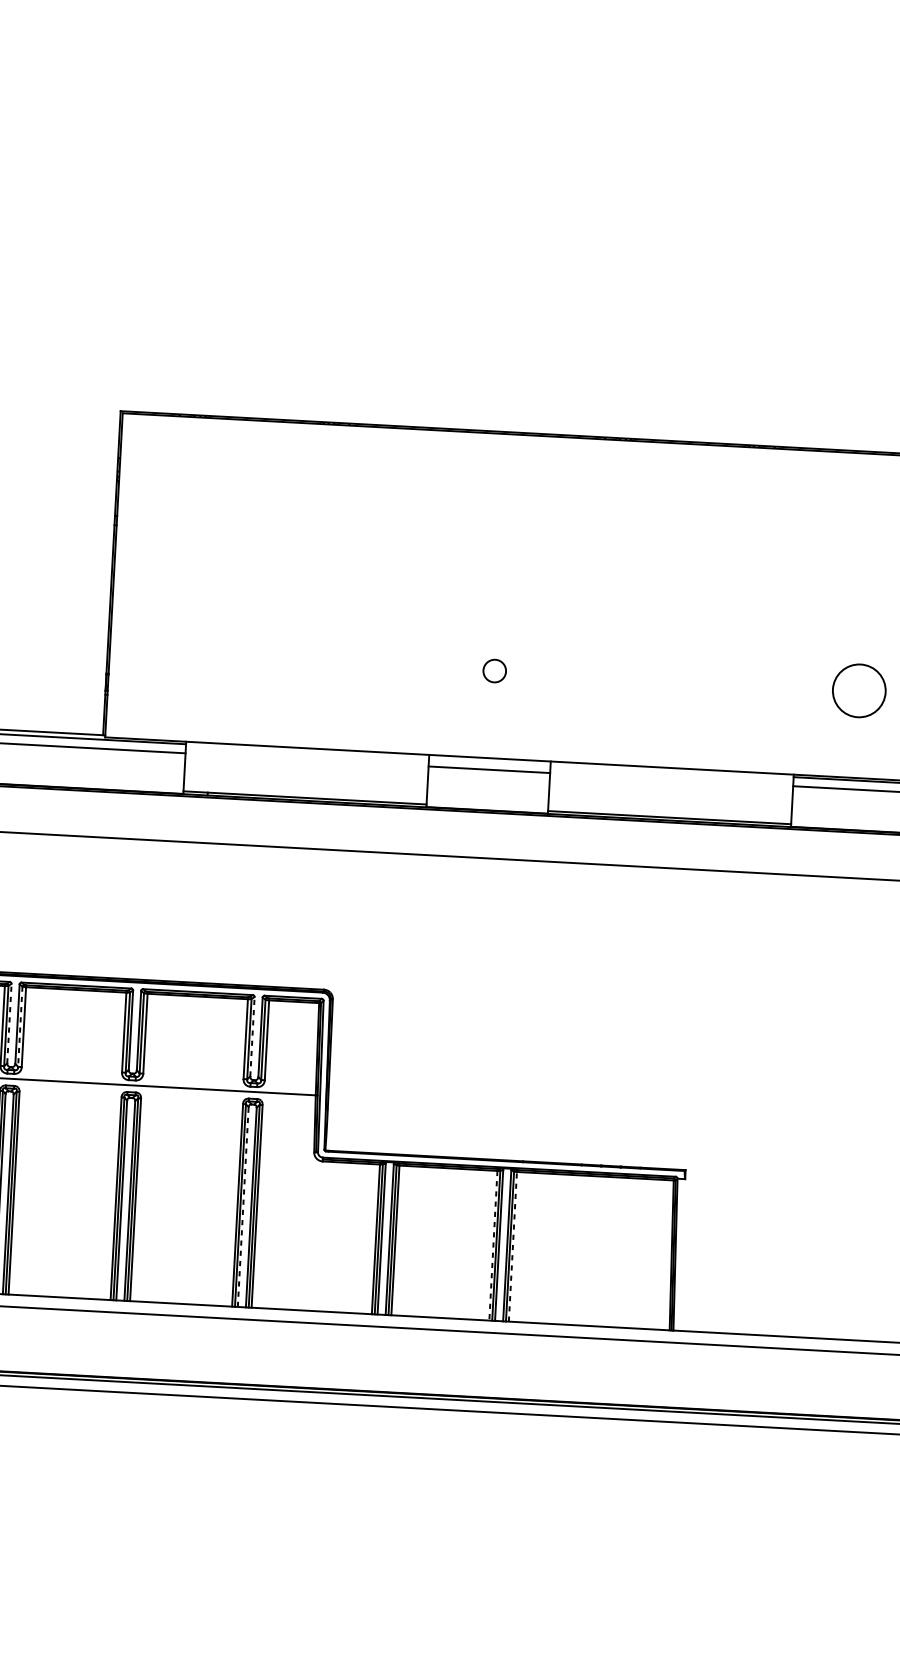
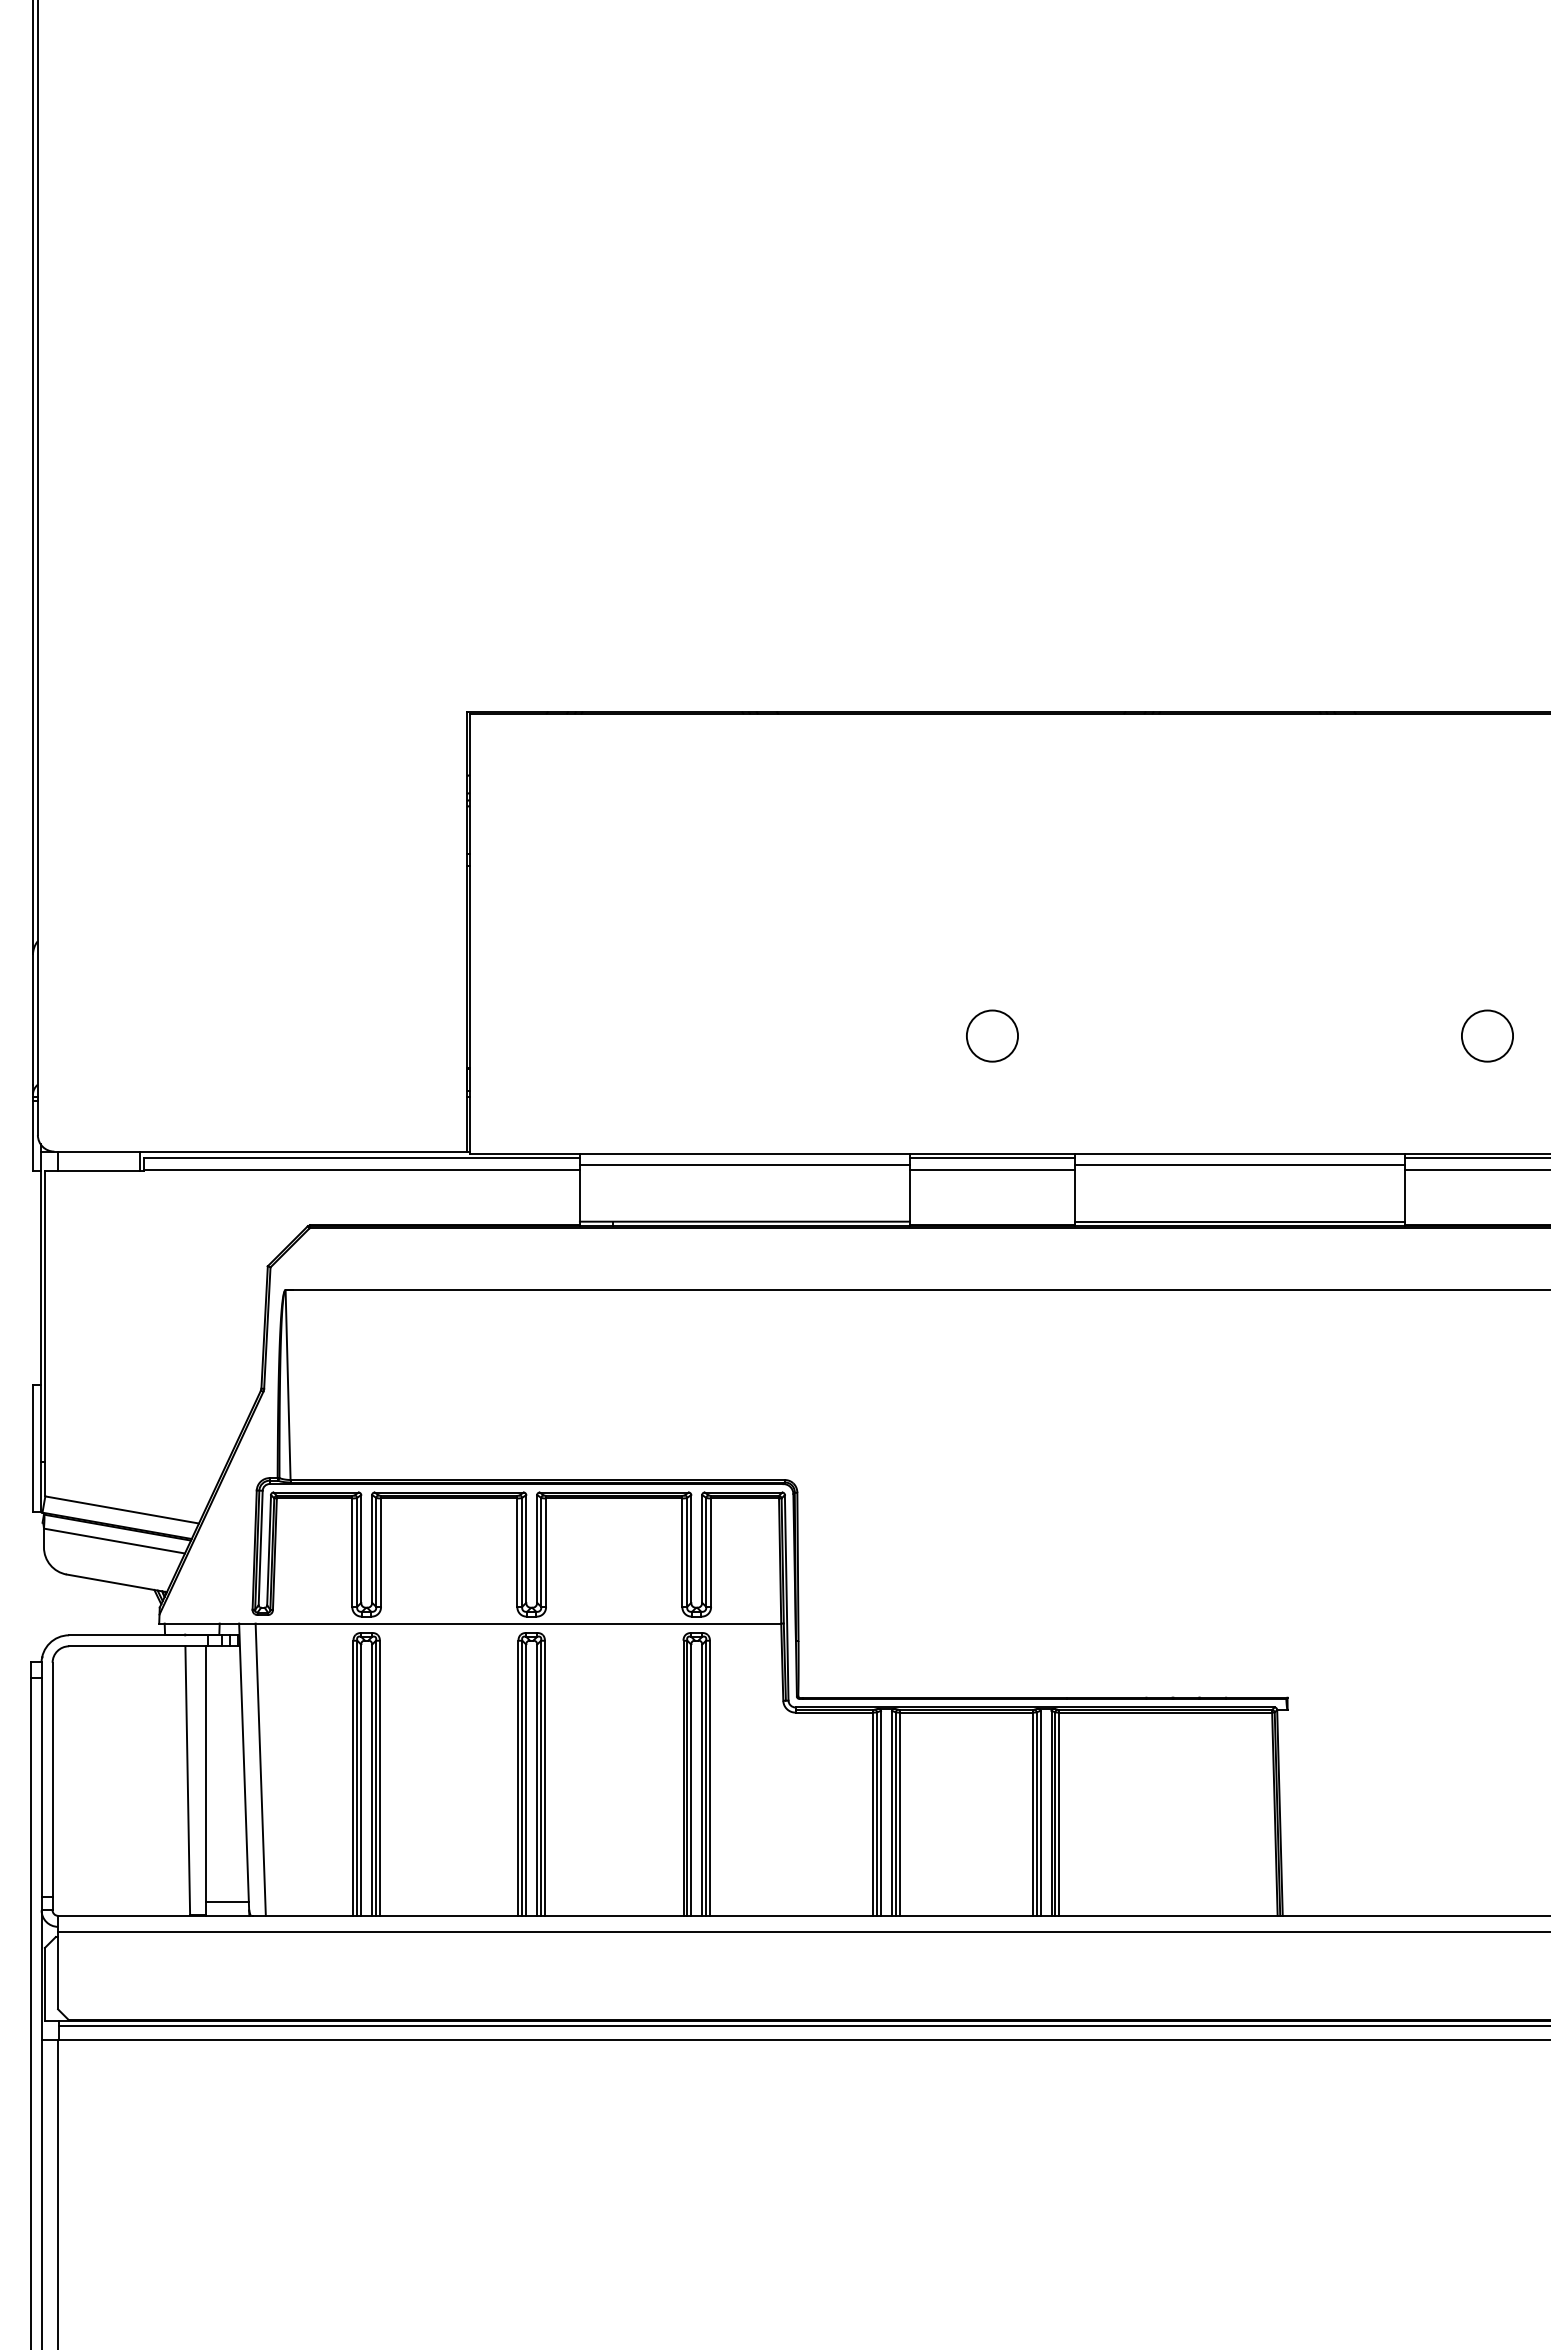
circle: (494, 670) -> (992, 1035), size x1.67
circle: (859, 690) -> (1487, 1035), size x0.71
line: (307, 755) -> (744, 1164), added
line: (489, 760) -> (991, 1157), added
line: (671, 775) -> (1239, 1164), added
line: (9, 1023) -> (361, 1548), dashed -> solid
line: (20, 1026) -> (376, 1552), dashed -> solid
line: (252, 1036) -> (691, 1548), dashed -> solid
line: (243, 1207) -> (691, 1780), dashed -> solid
line: (493, 1245) -> (1032, 1814), dashed -> solid
line: (513, 1247) -> (1059, 1814), dashed -> solid

